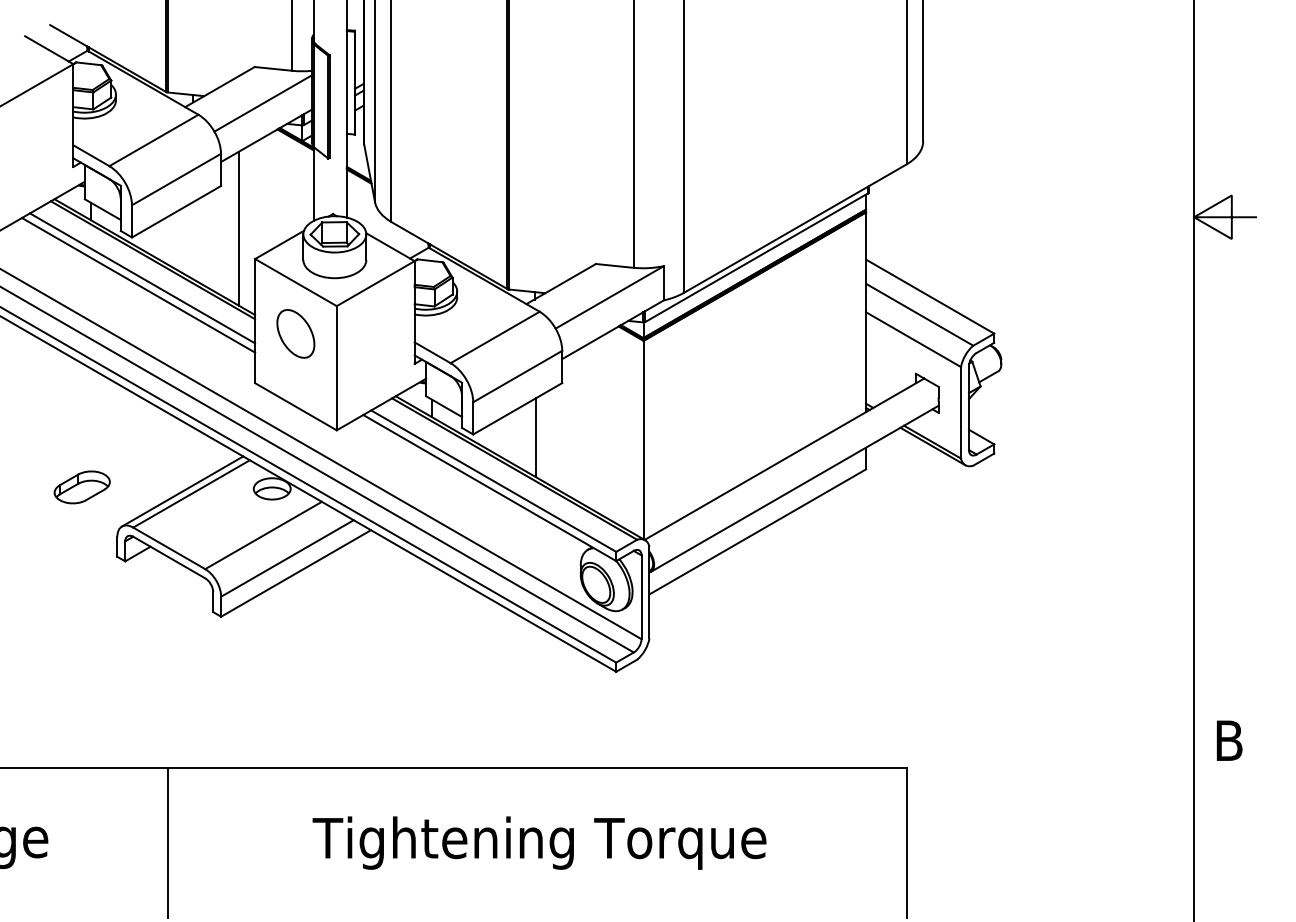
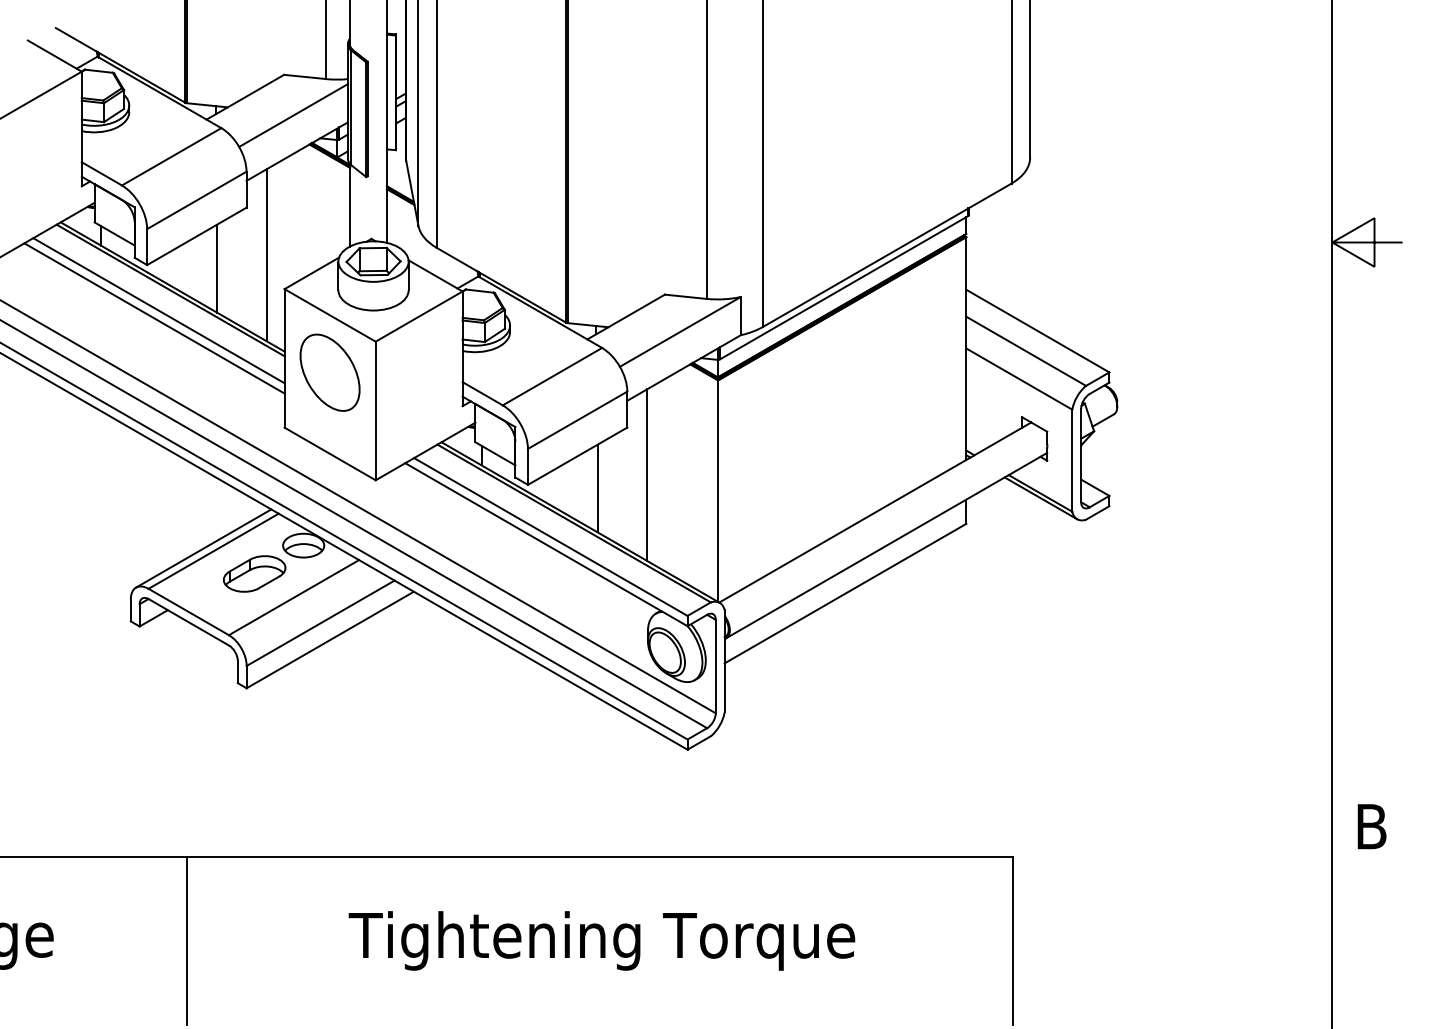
line: (194, 240) -> (216, 268), added
part: (295, 333) -> (329, 372), size x1.43
line: (580, 426) -> (647, 475), added
part: (82, 486) -> (254, 573), moved

